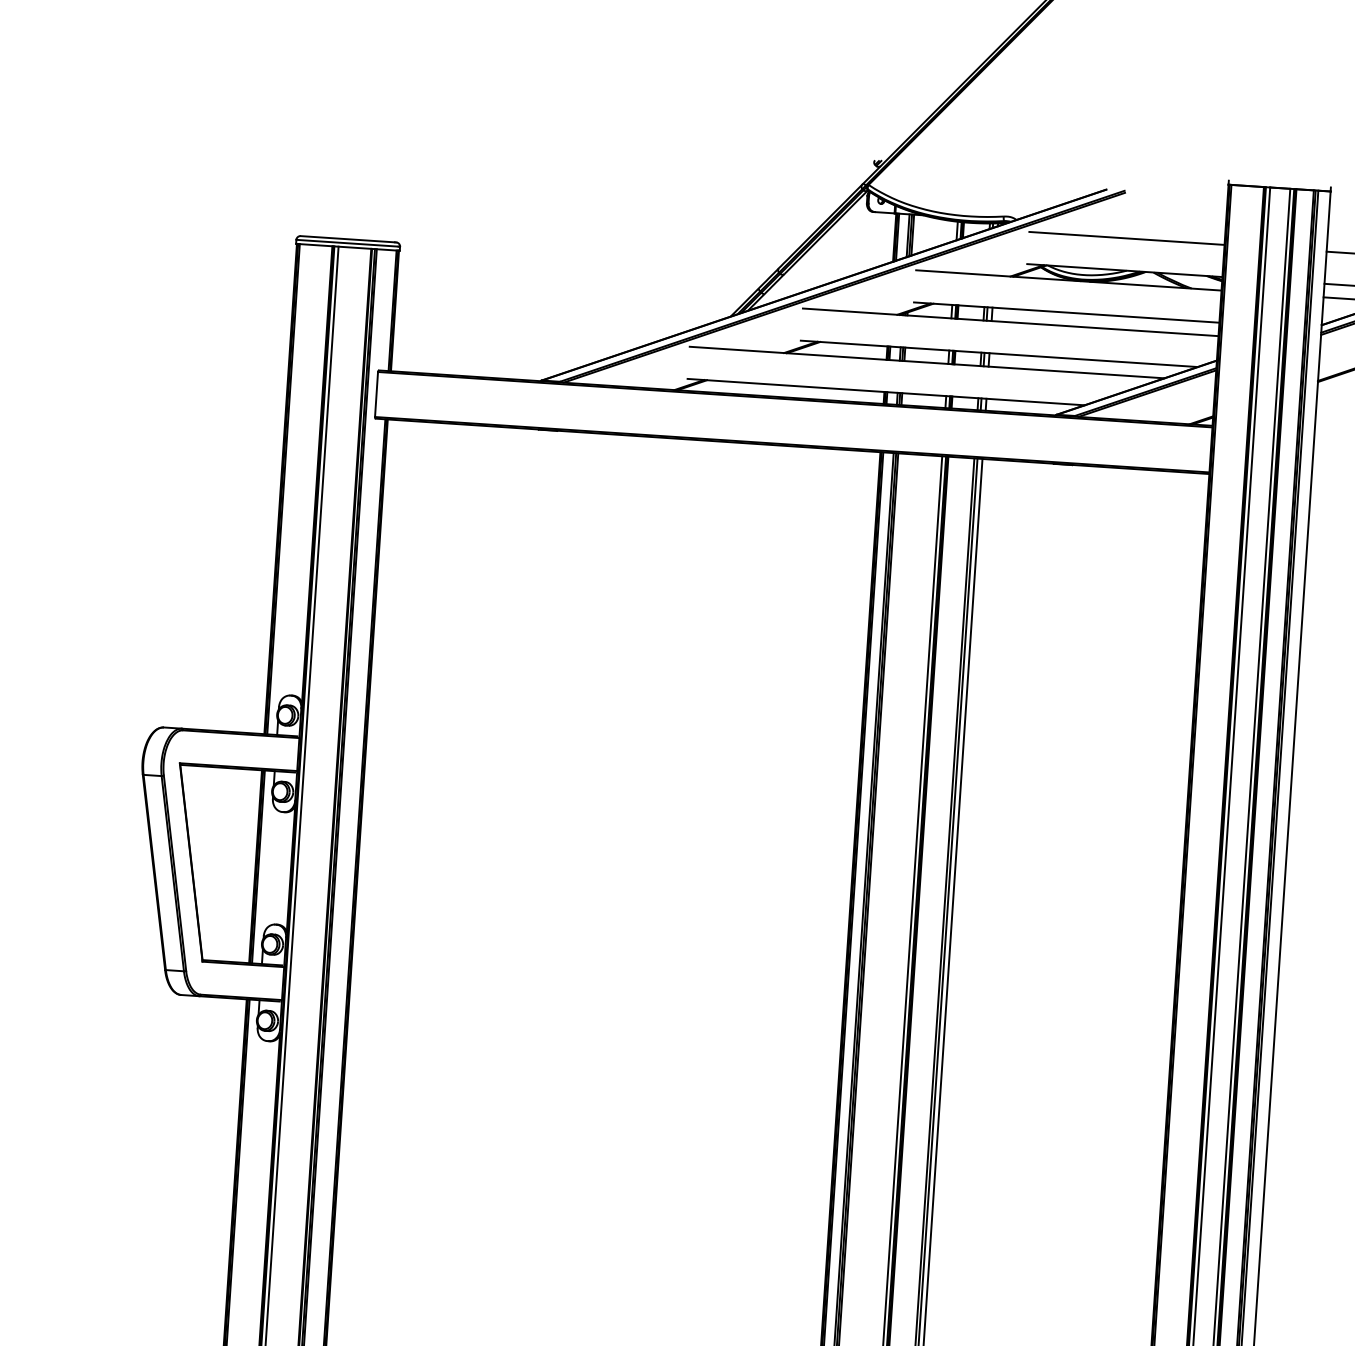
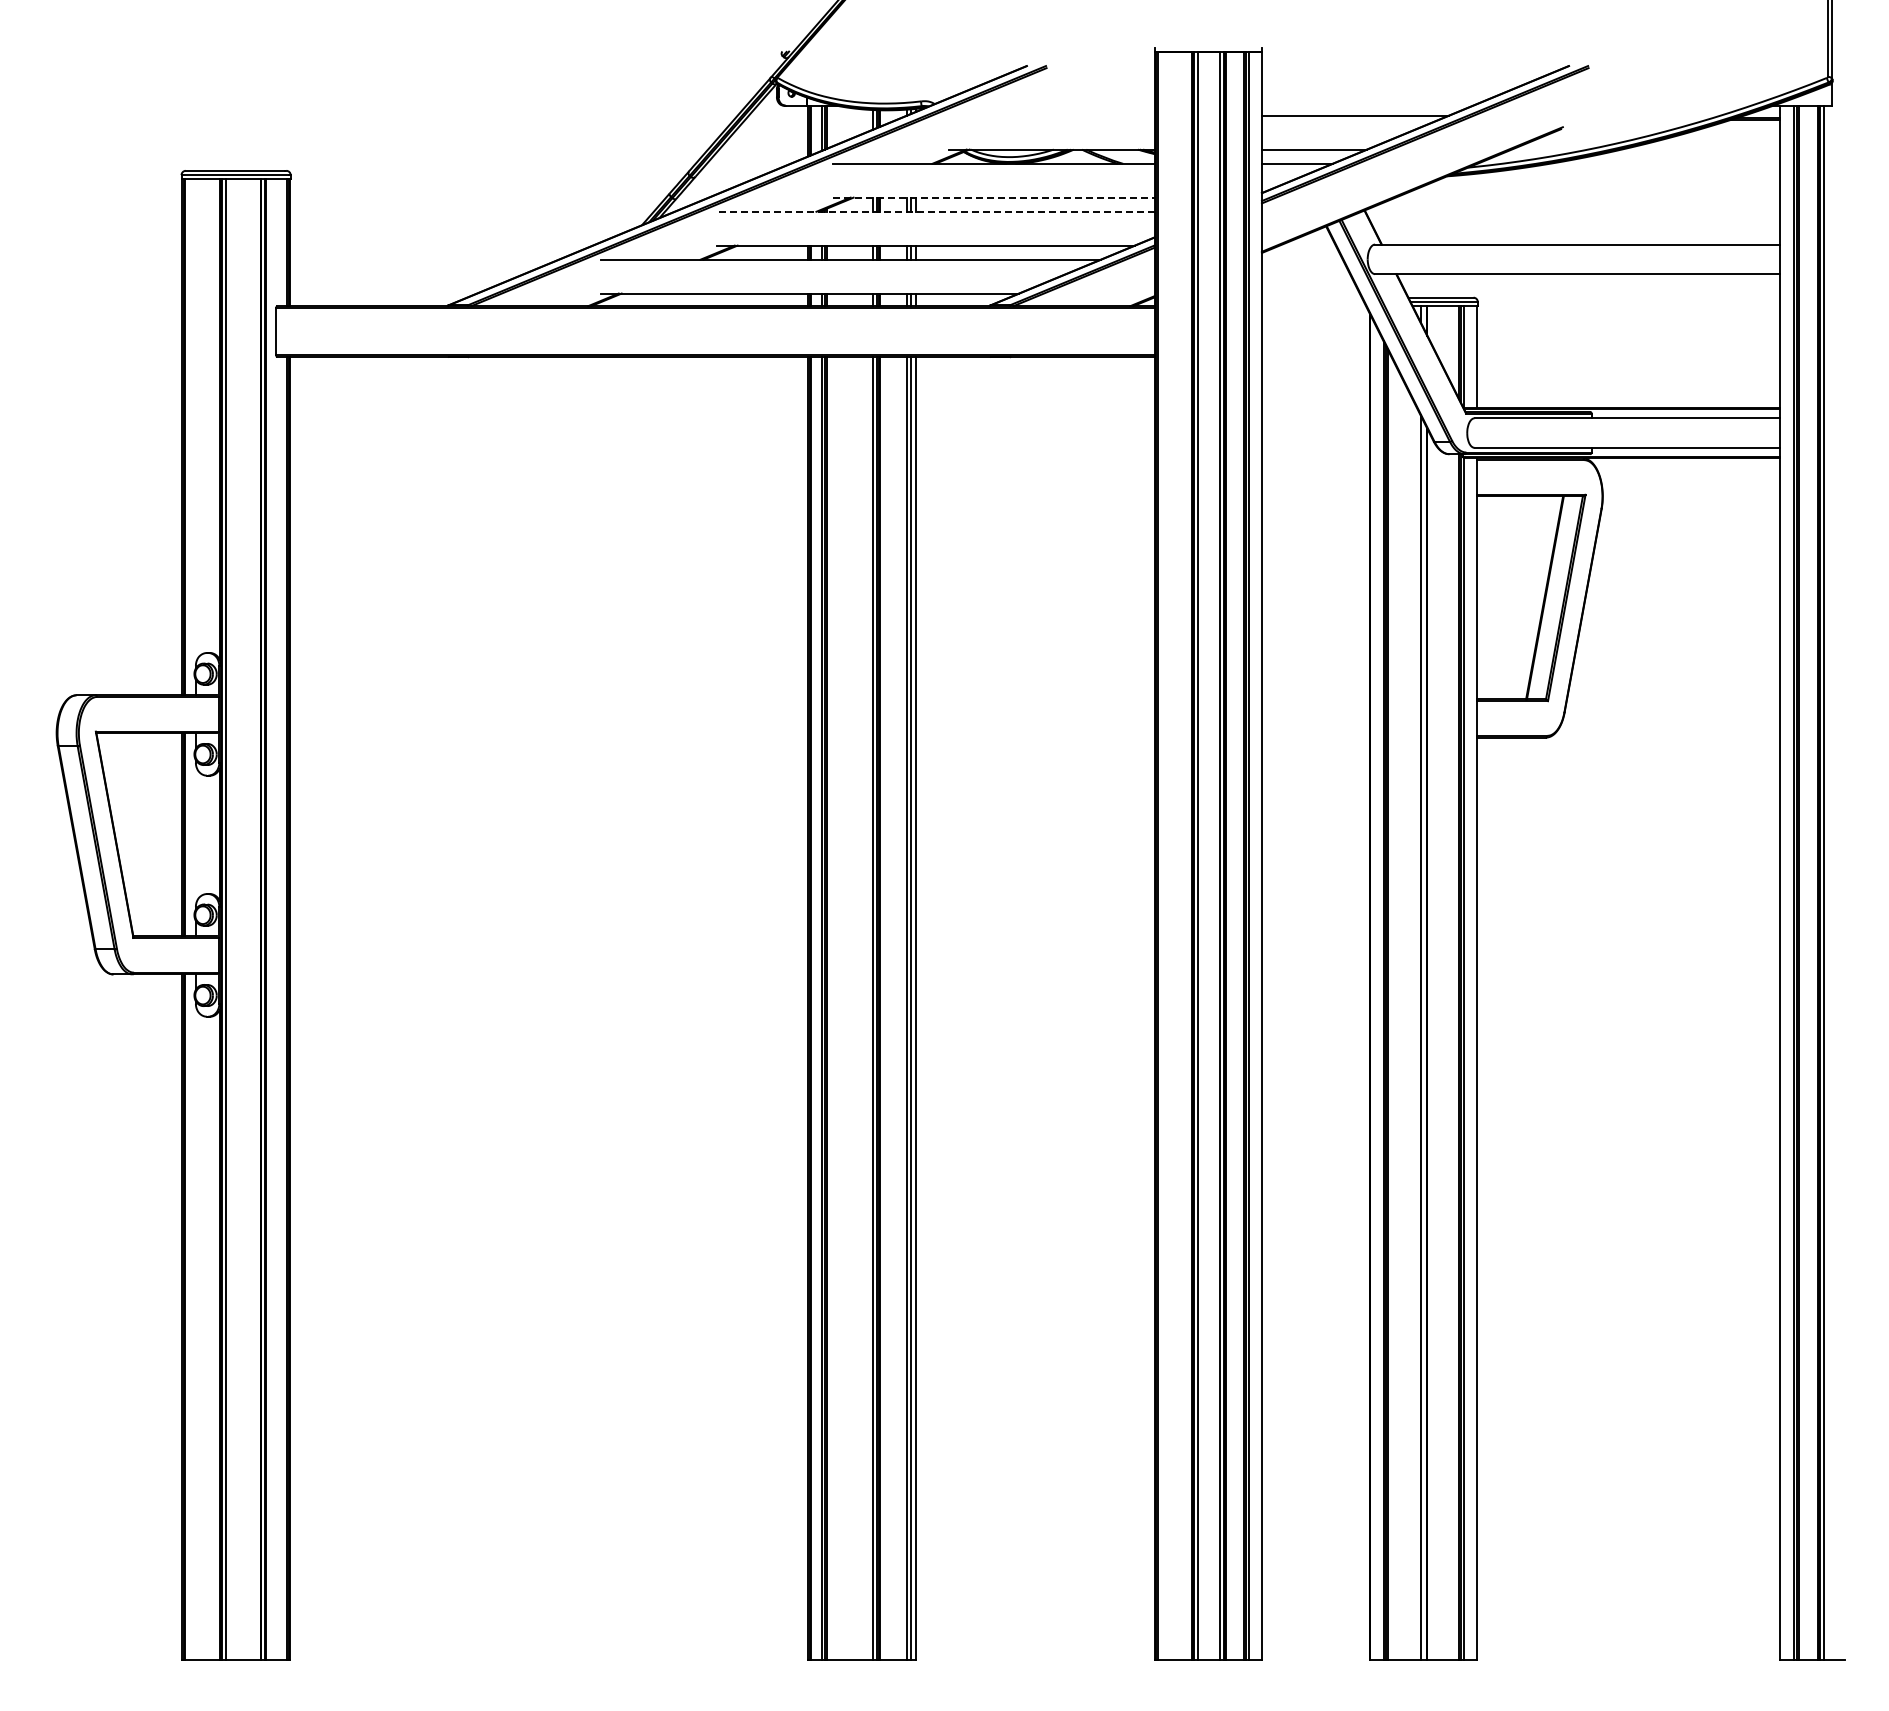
line: (1126, 238) -> (1051, 115), removed
line: (1066, 312) -> (993, 197), solid -> dashed
line: (1010, 322) -> (935, 211), solid -> dashed

